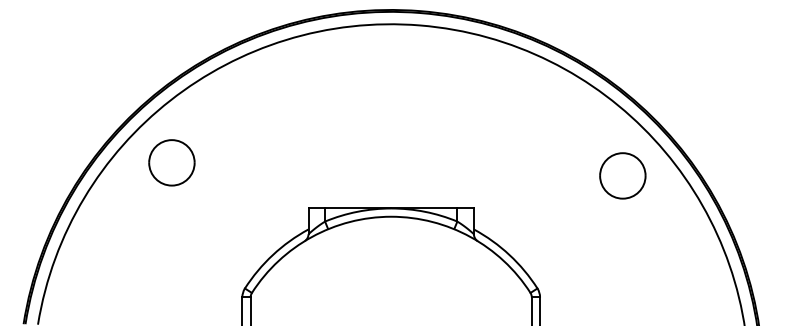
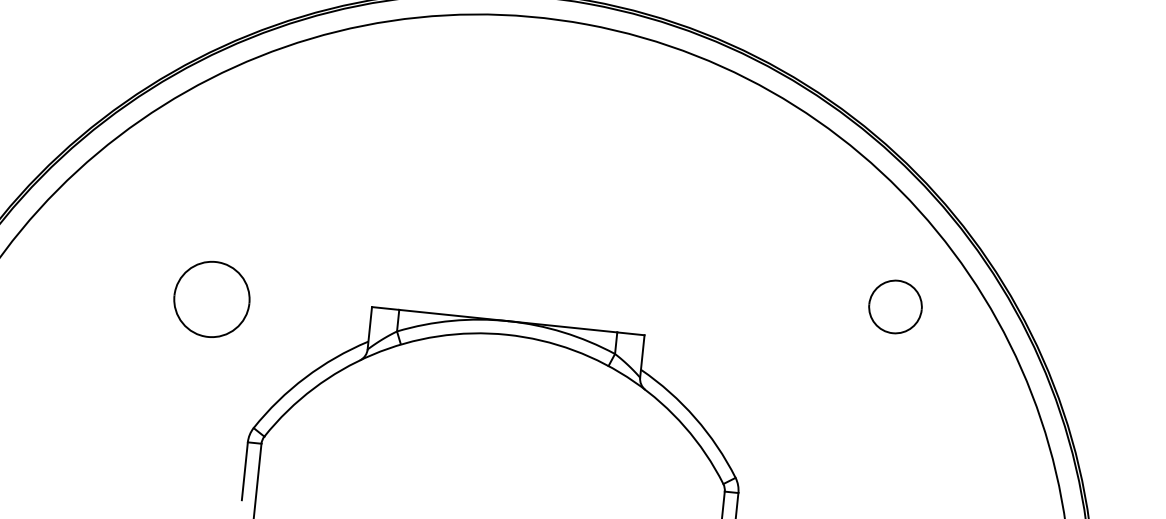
part: (171, 162) -> (211, 298), moved
part: (622, 175) -> (894, 306), size x0.7

